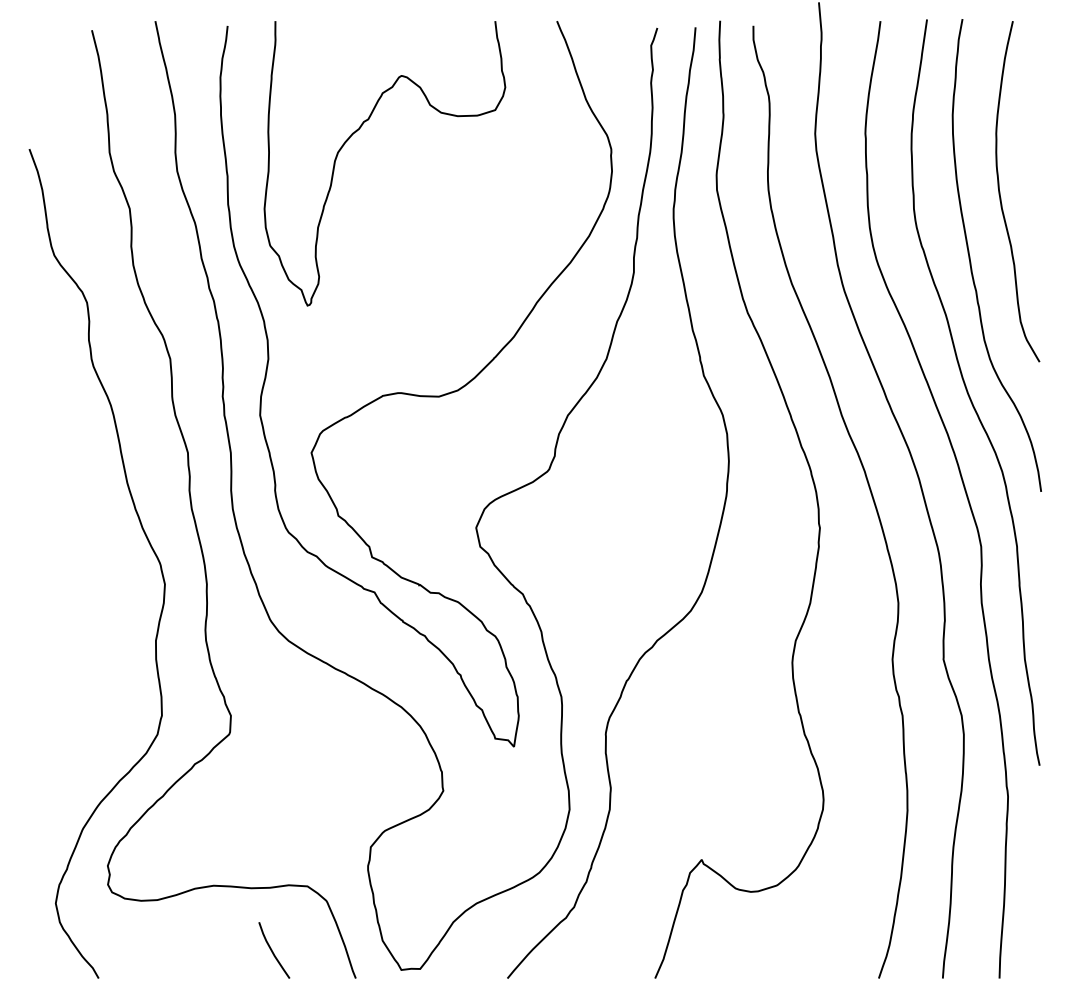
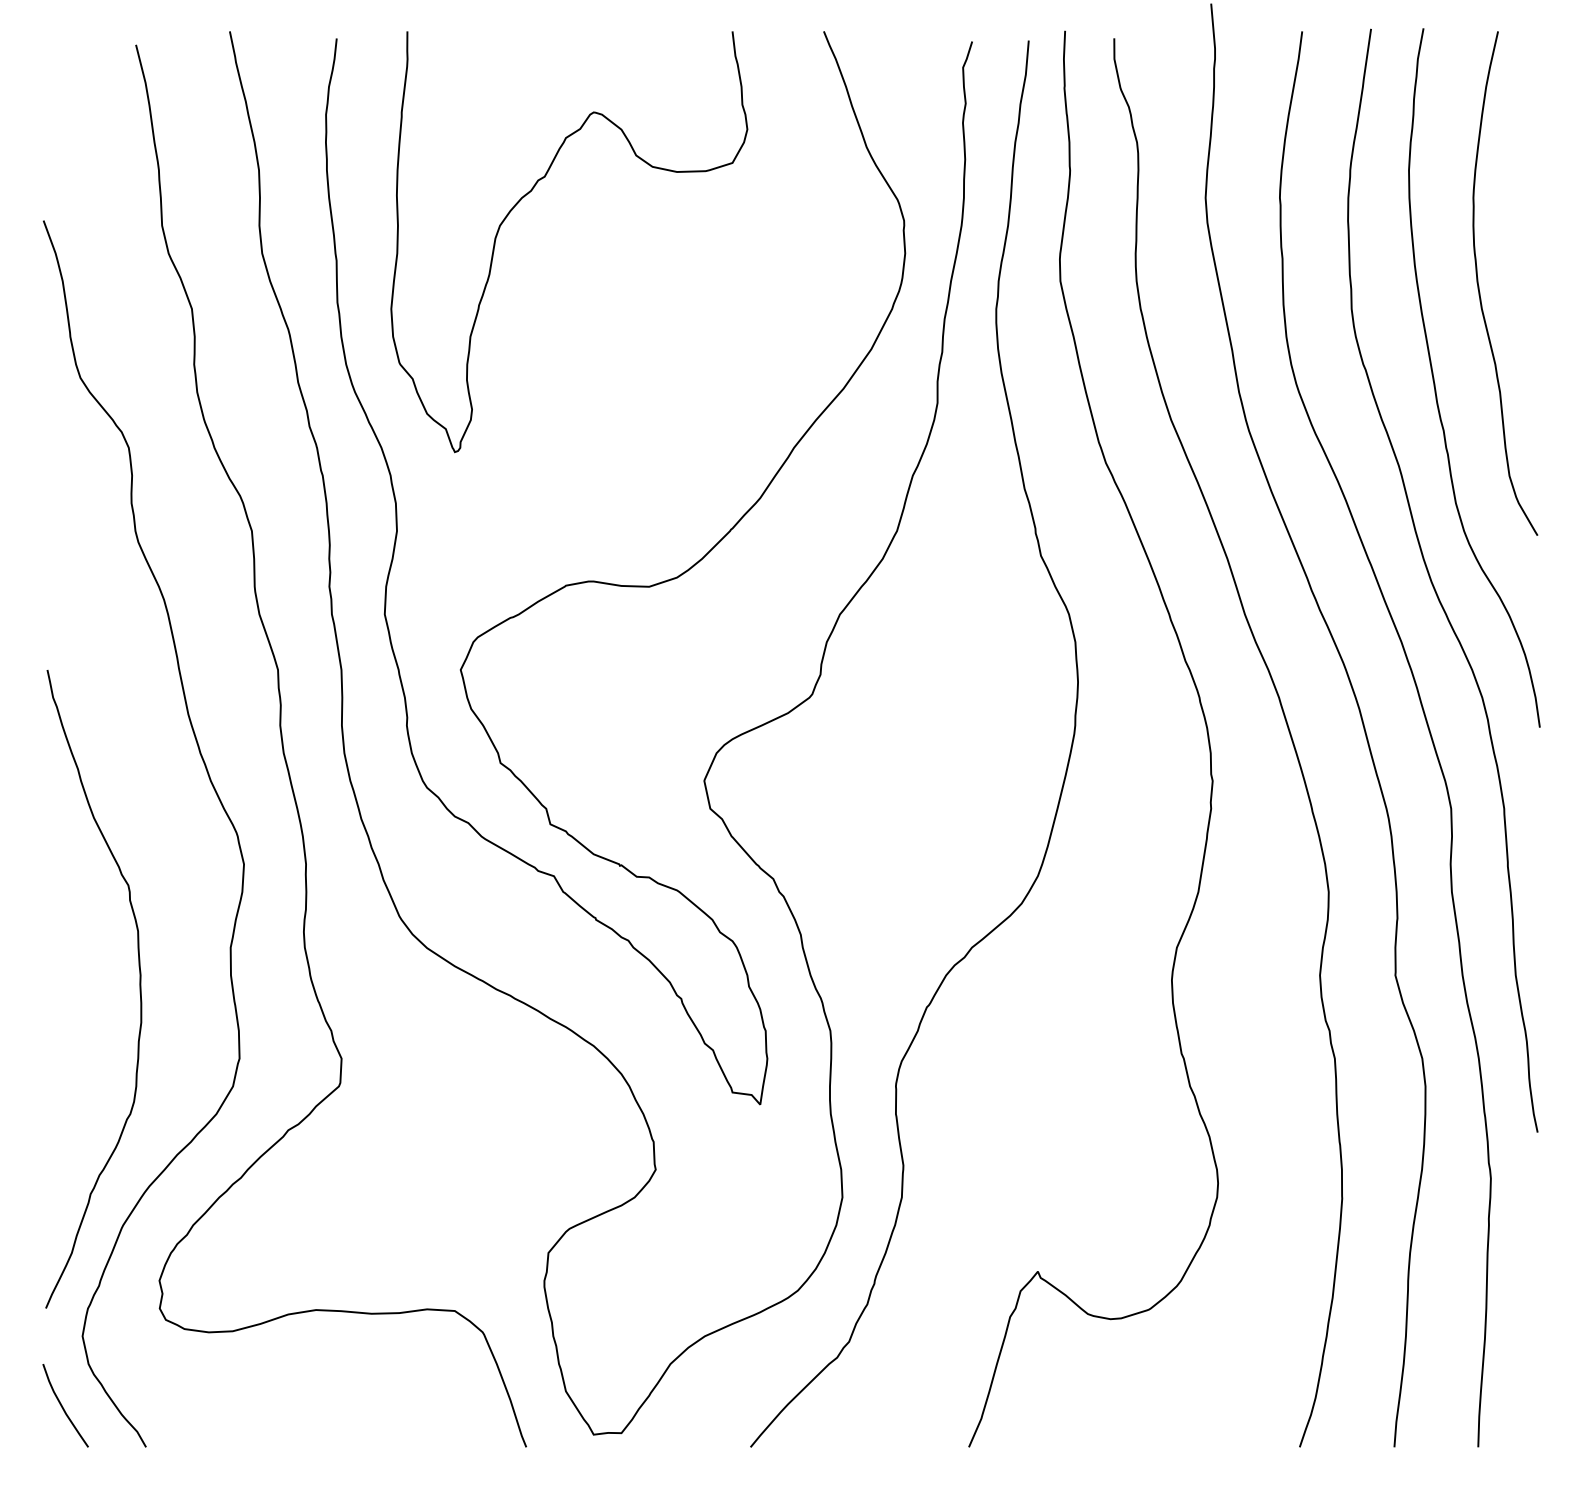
curve: (94, 668) -> (139, 988), added
curve: (273, 951) -> (64, 1407), moved

